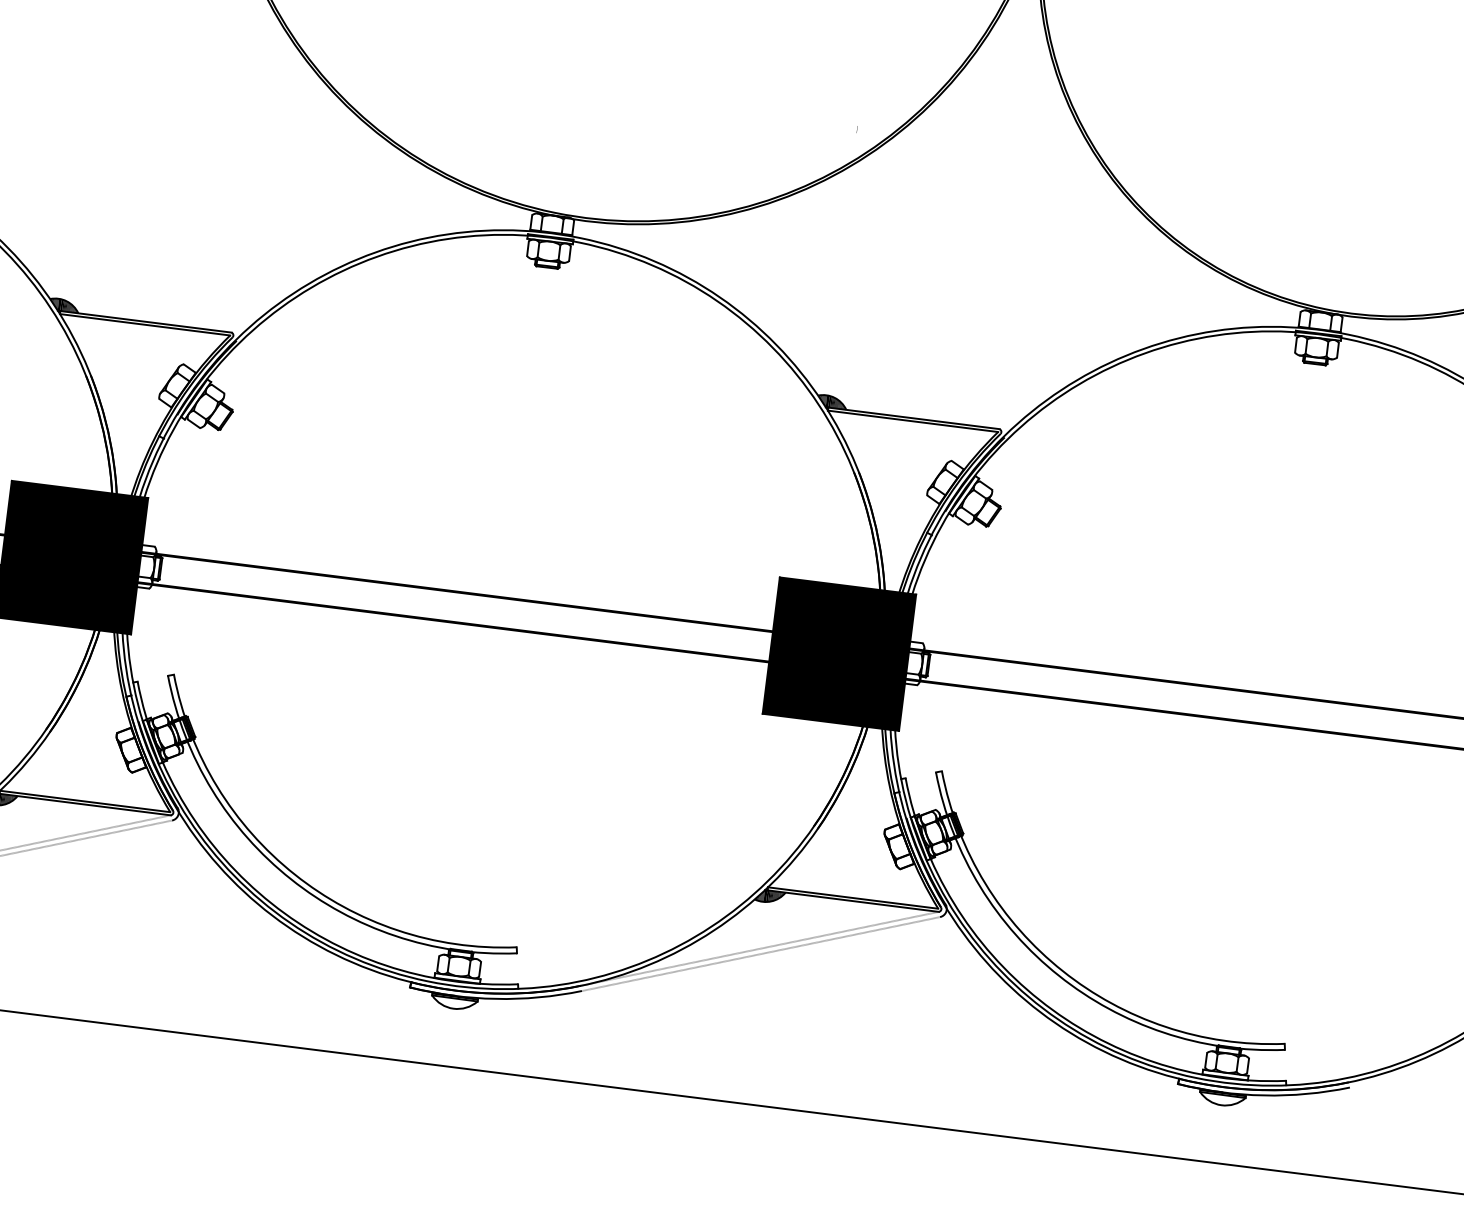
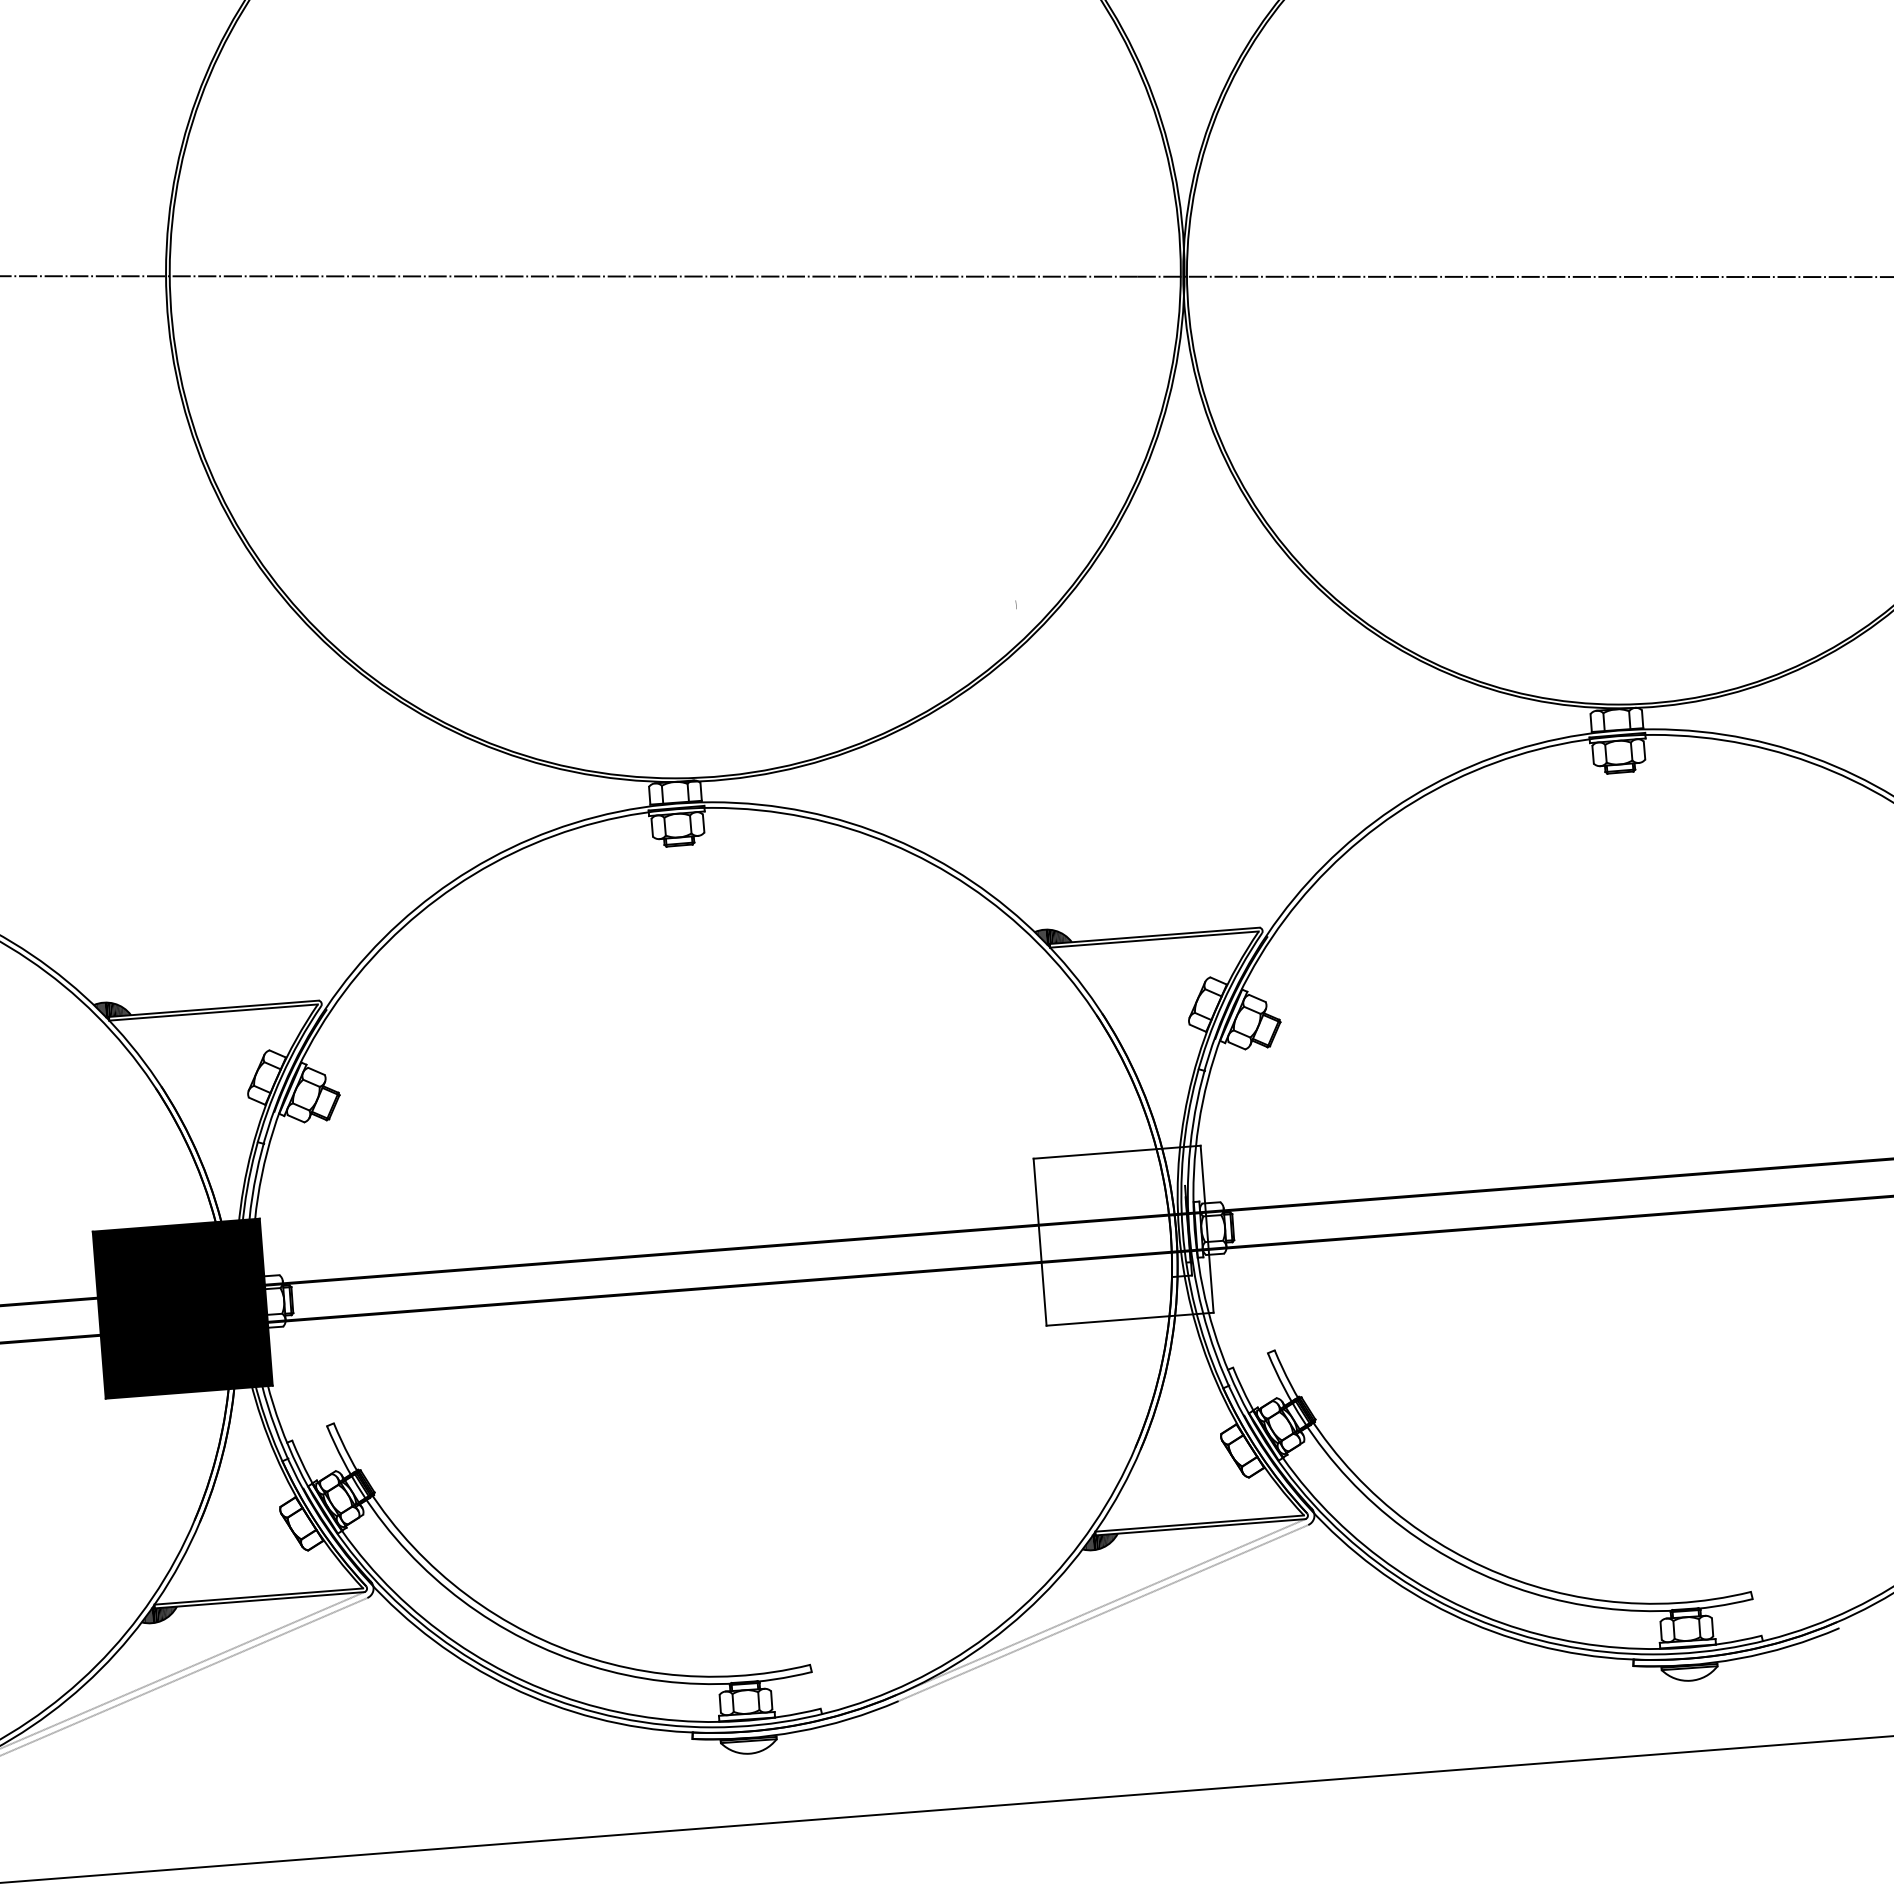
fill: (839, 653) -> (1123, 1235), removed

